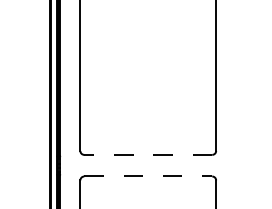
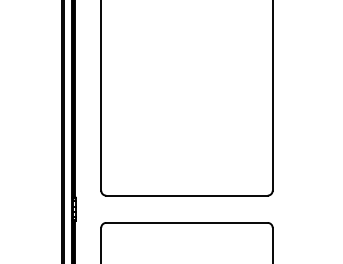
line: (147, 154) -> (186, 195), dashed -> solid
line: (147, 176) -> (186, 222), dashed -> solid

